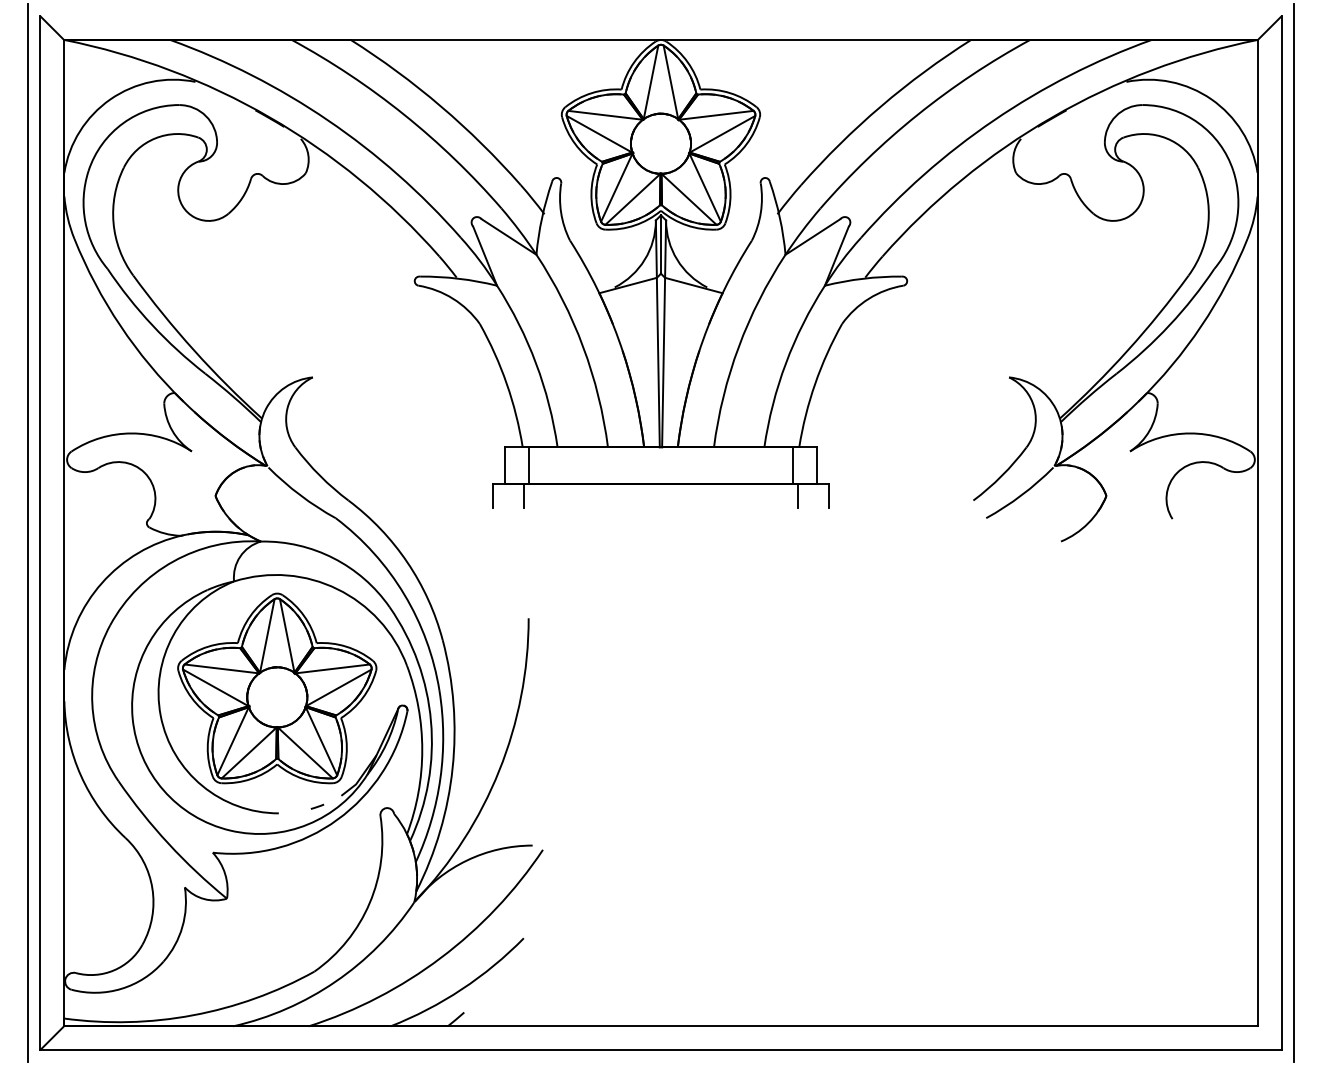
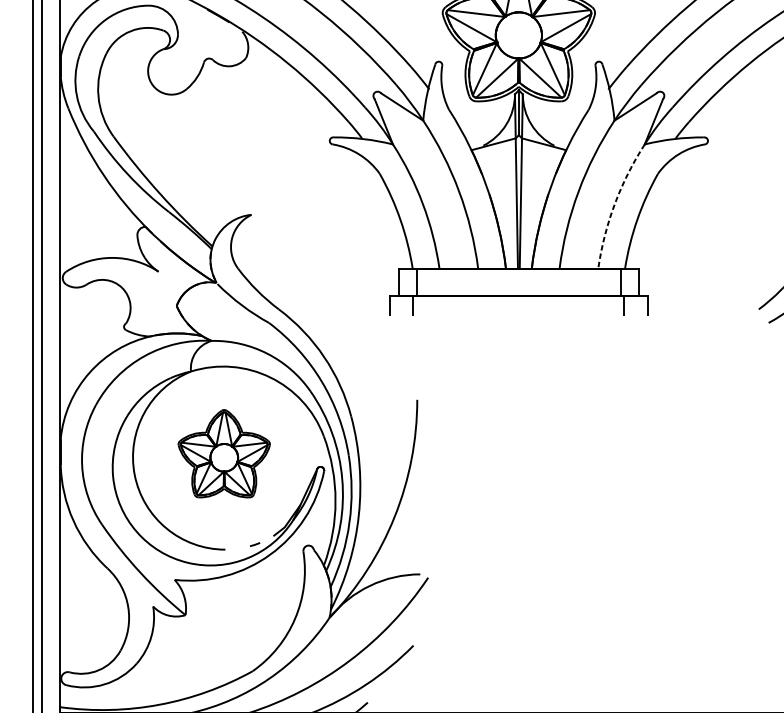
arc: (785, 363) -> (614, 204), solid -> dashed
part: (277, 688) -> (224, 453), size x0.6

